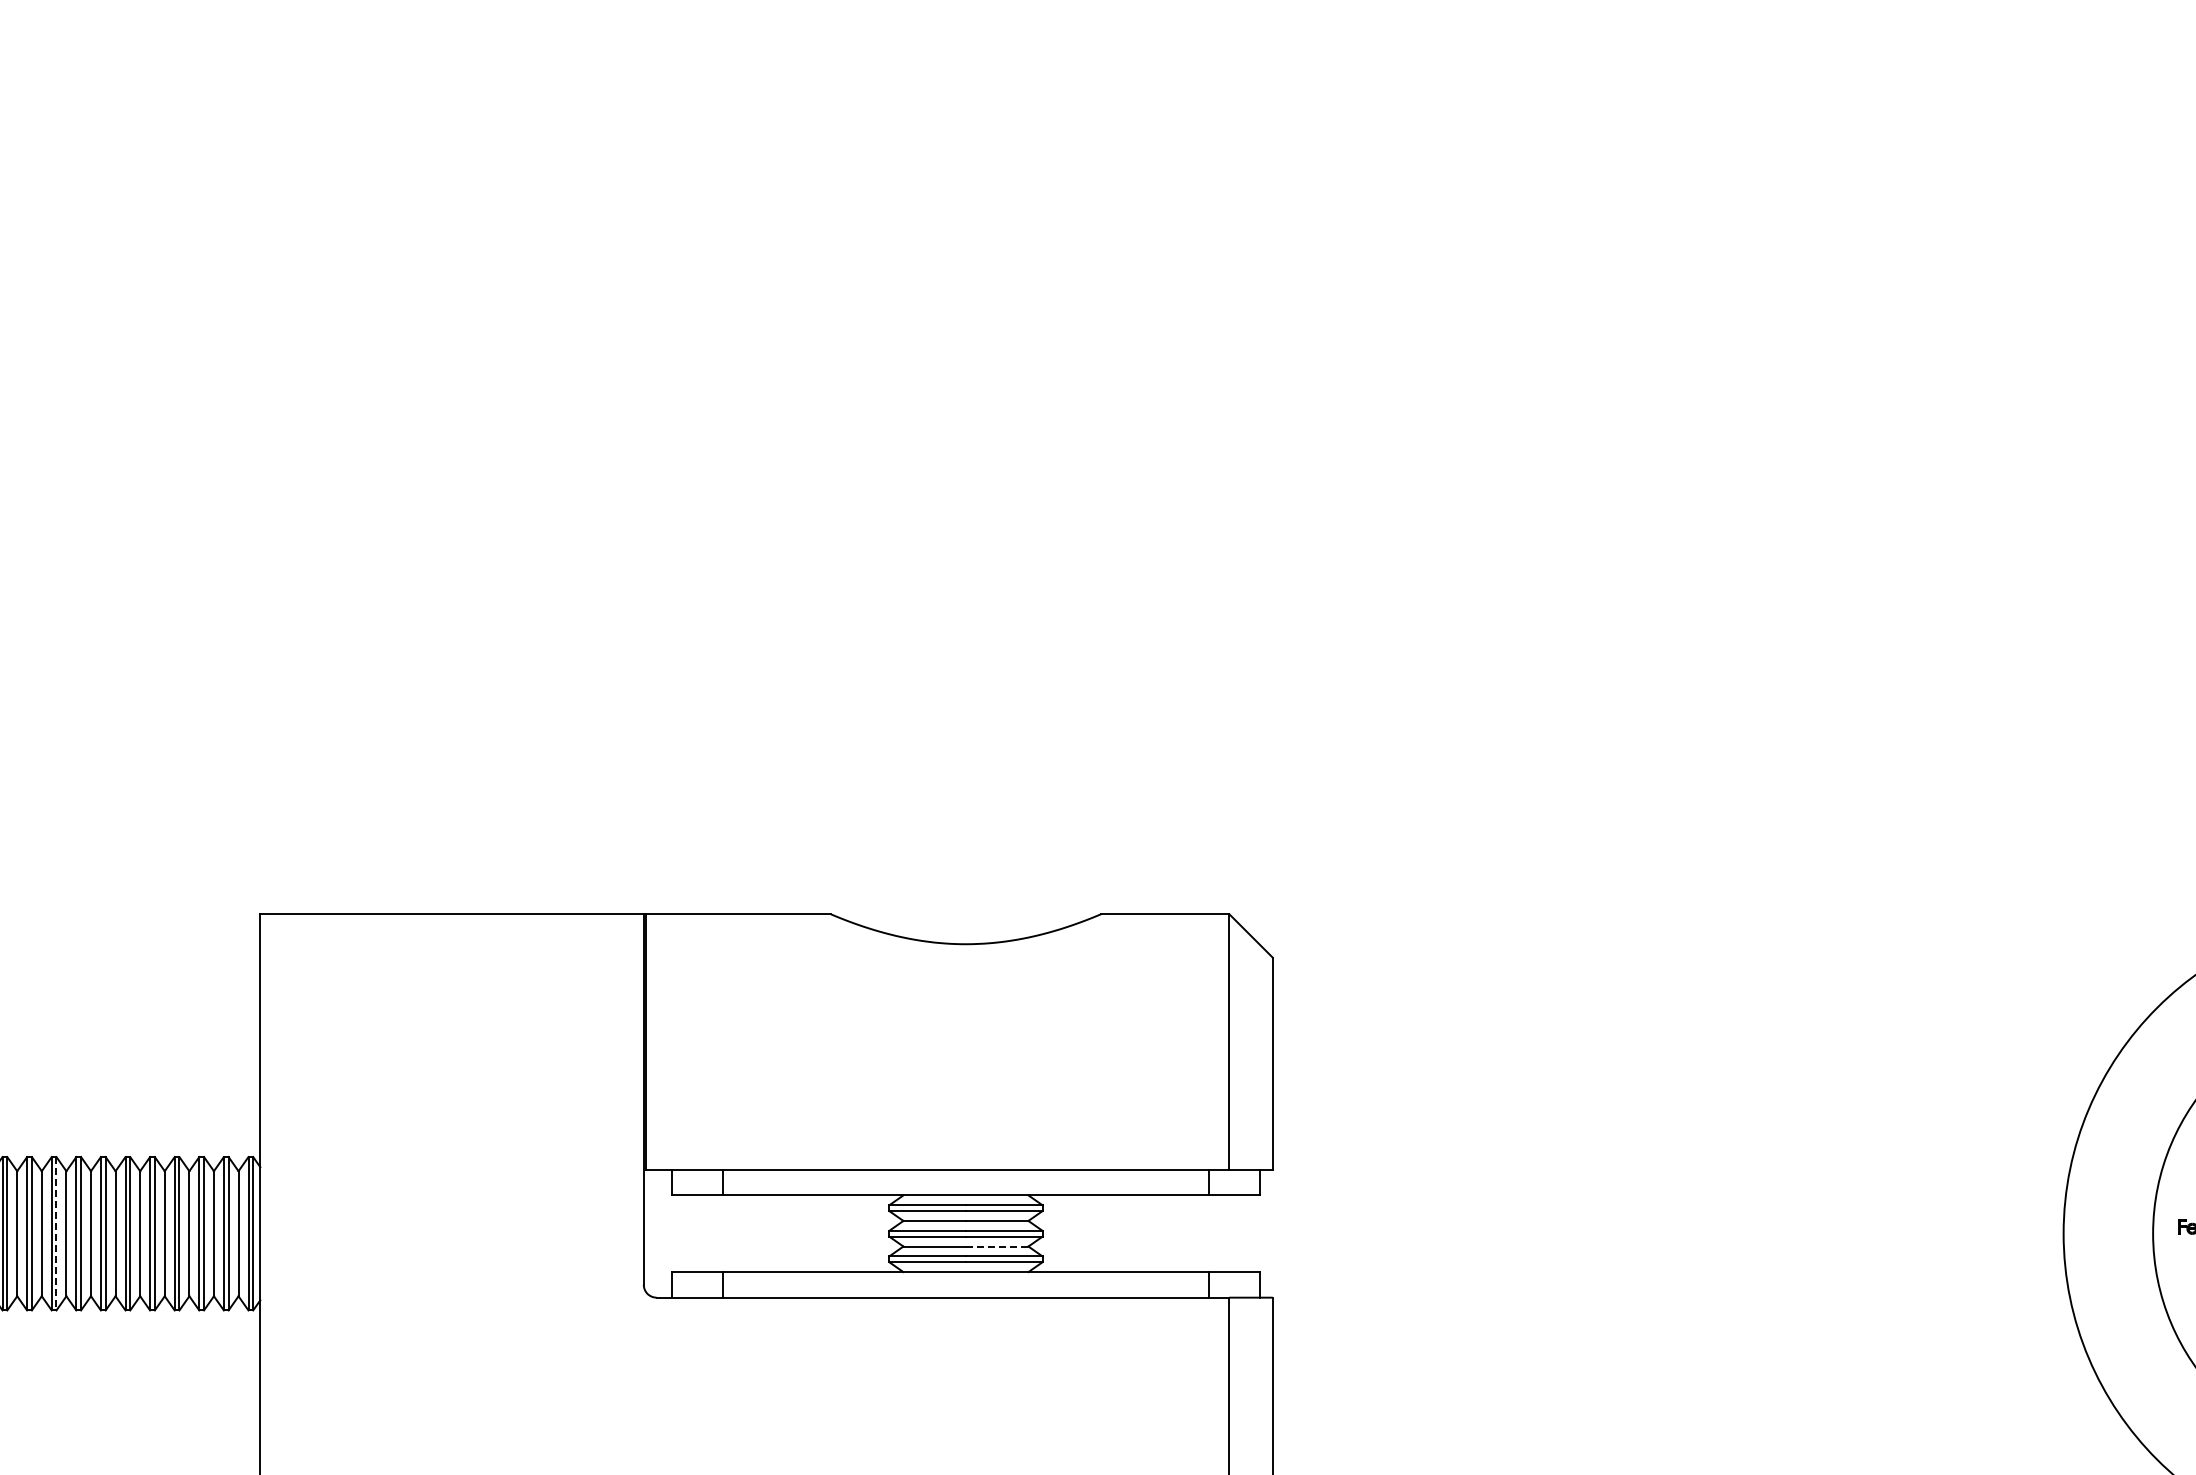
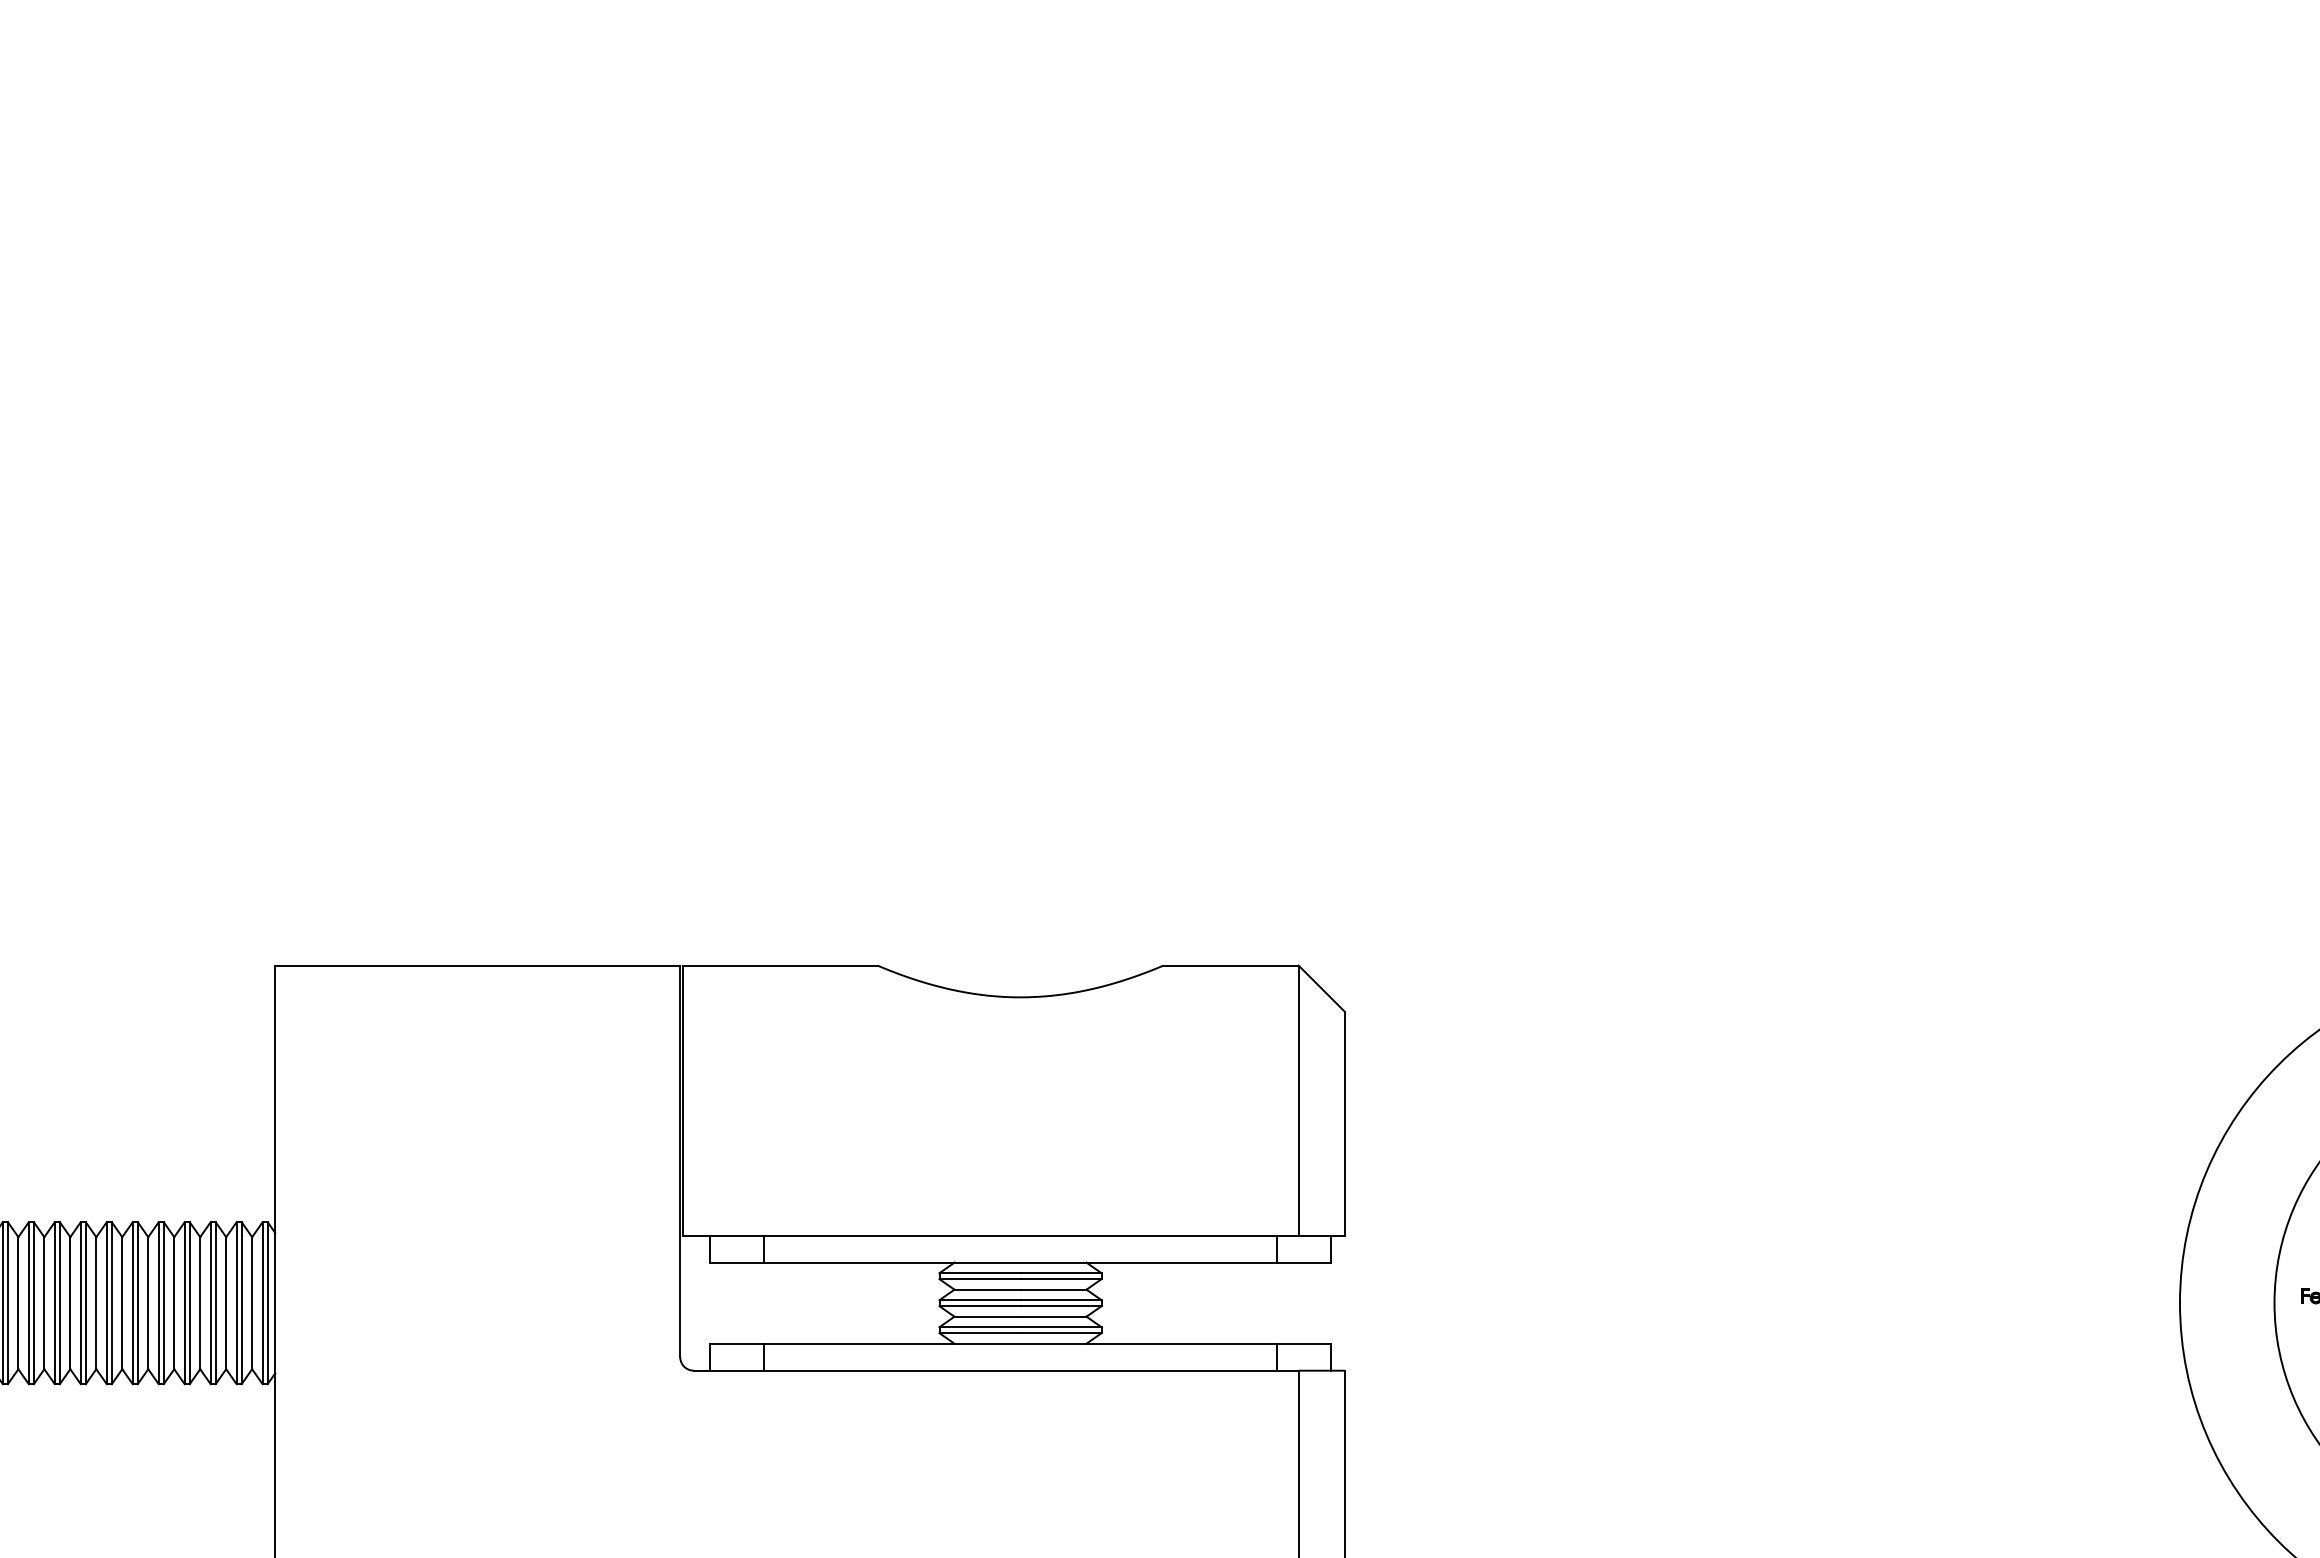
line: (56, 1233) -> (59, 1302), dashed -> solid
line: (997, 1246) -> (1053, 1316), dashed -> solid

